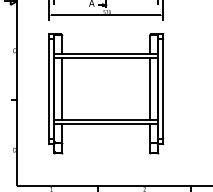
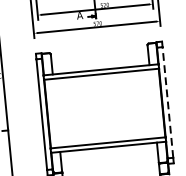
line: (163, 88) -> (167, 101), solid -> dashed
line: (62, 89) -> (56, 113), removed
line: (150, 89) -> (153, 104), removed

